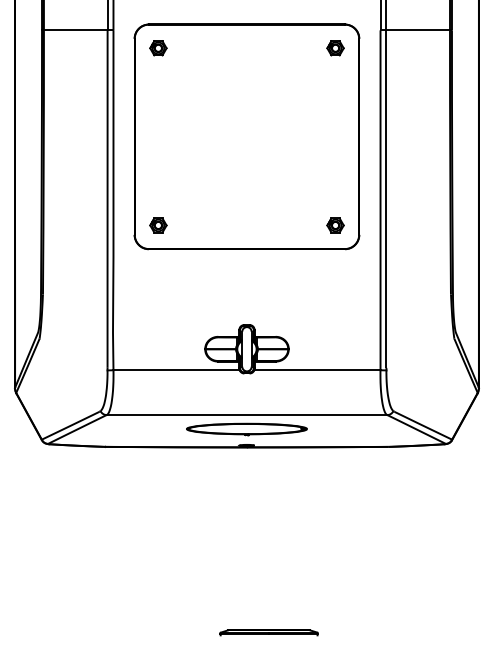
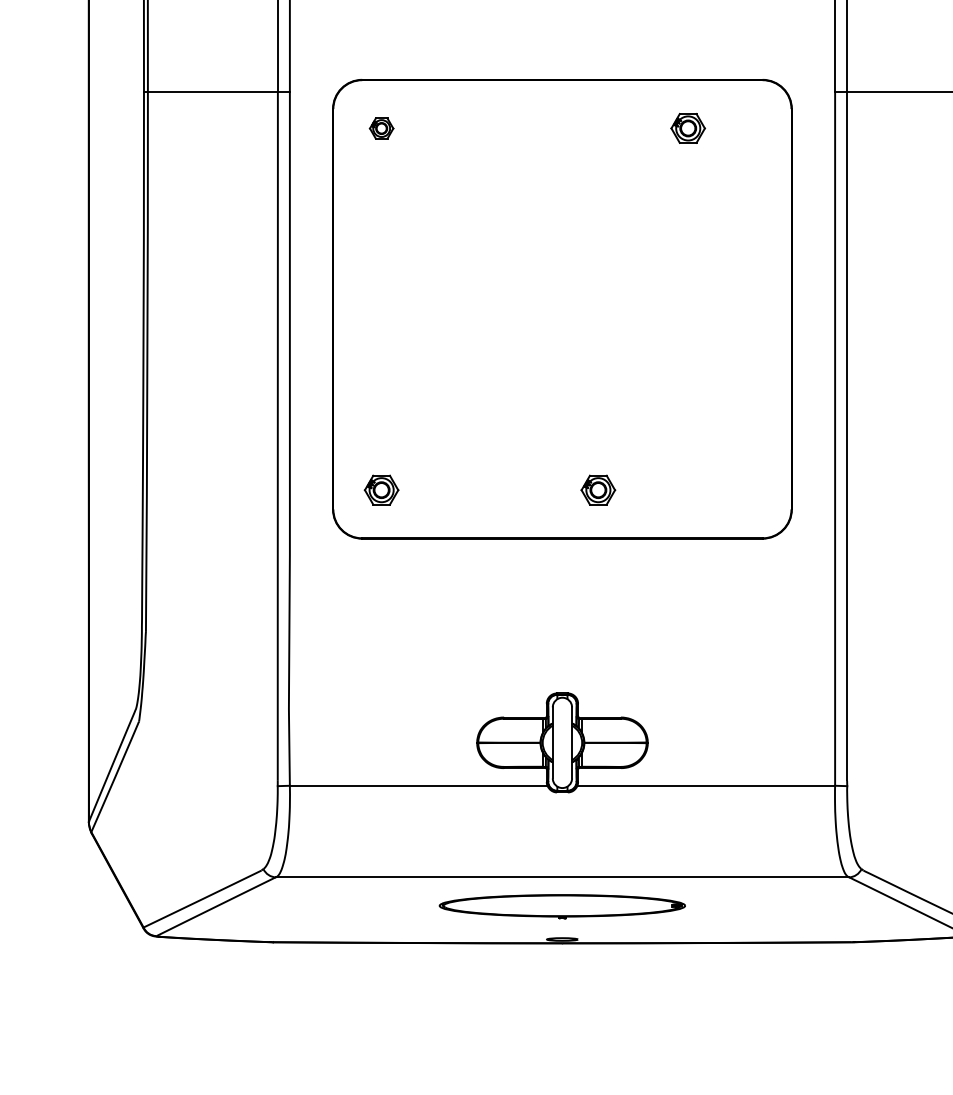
part: (158, 48) -> (381, 128), size x0.7
part: (335, 48) -> (688, 128), moved
part: (335, 225) -> (598, 490), moved

